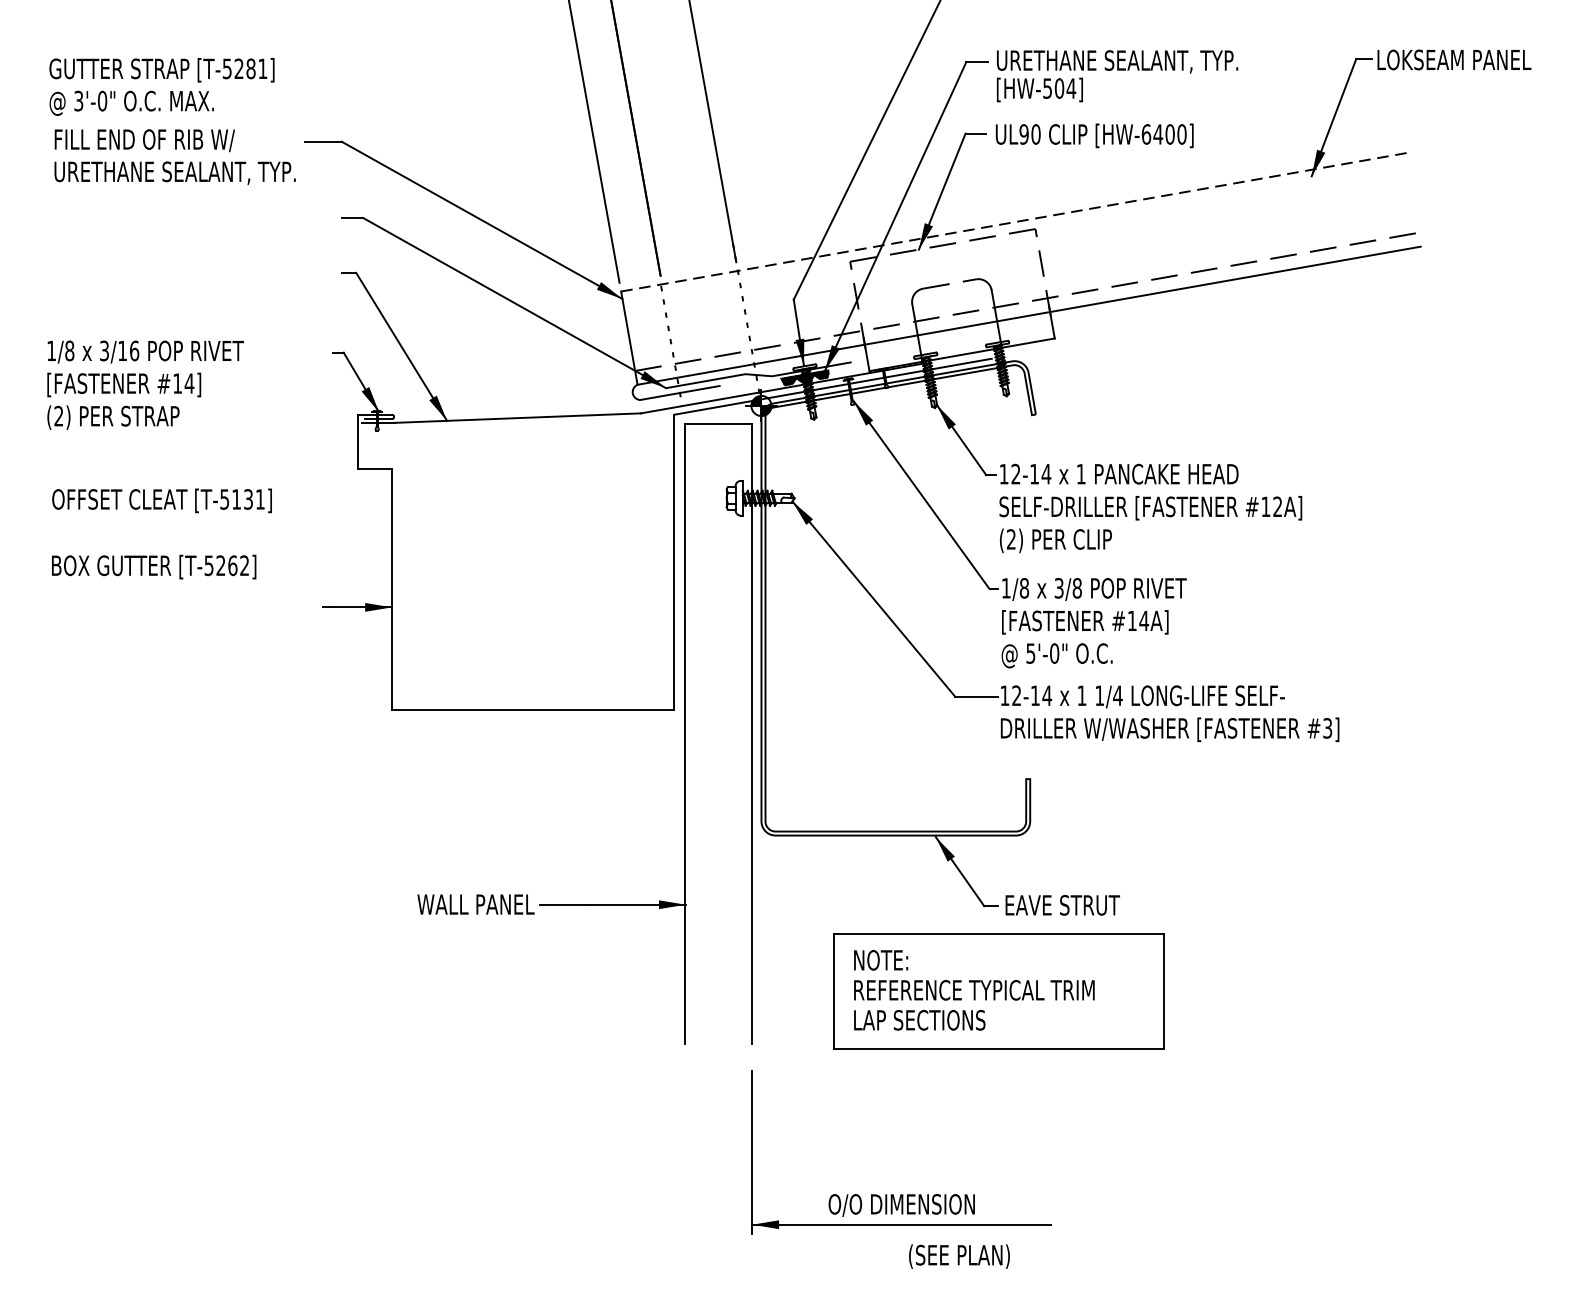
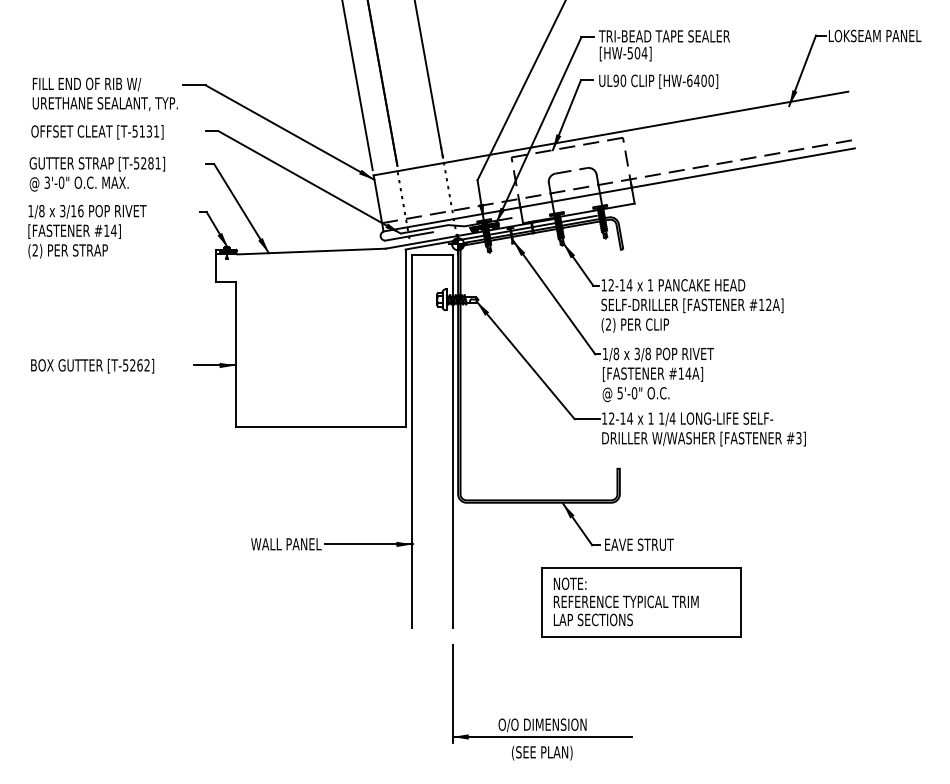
text: (1116, 62) -> (671, 37), URETHANE SEALANT, TYP. -> TRI-BEAD TAPE SEALER
text: (162, 85) -> (97, 173), moved
line: (1016, 221) -> (611, 133), dashed -> solid
text: (162, 501) -> (97, 132), moved
text: (153, 565) -> (92, 365), moved
part: (999, 991) -> (641, 602), moved
text: (959, 1255) -> (542, 752), moved

